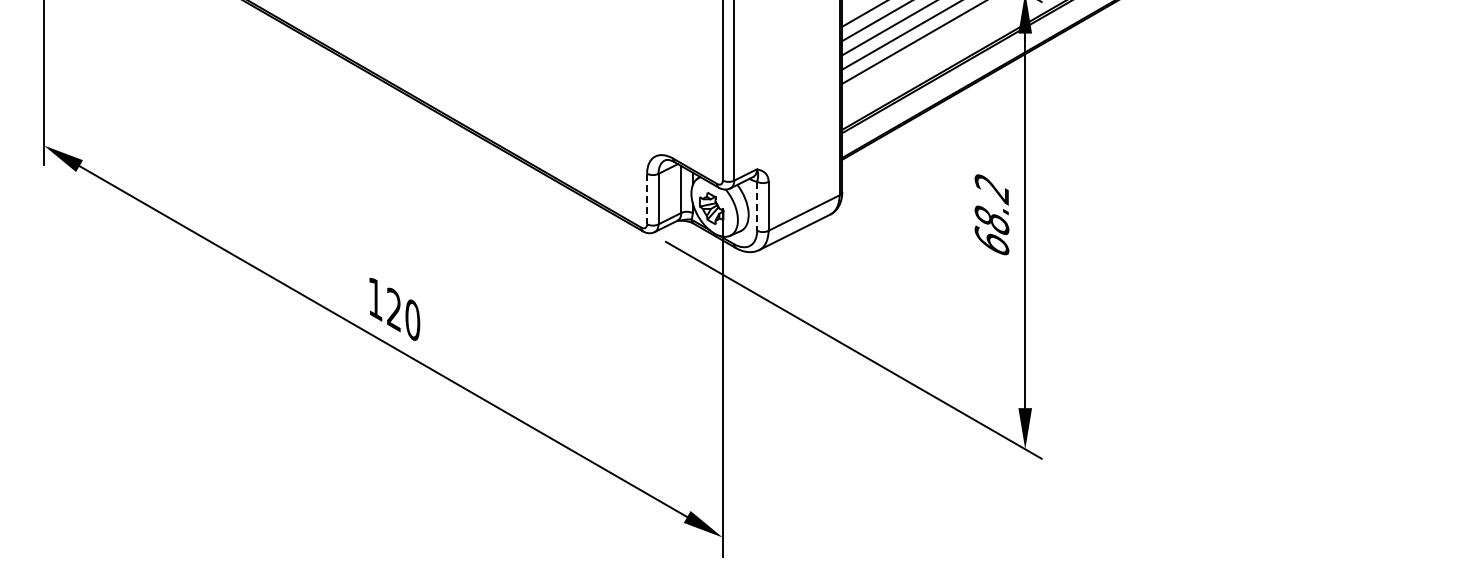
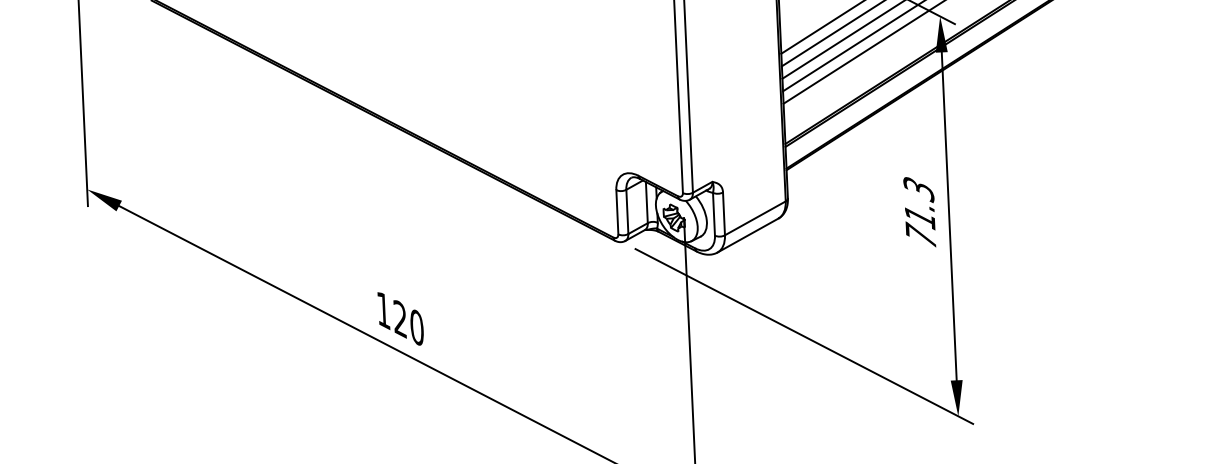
line: (647, 199) -> (617, 212), dashed -> solid
line: (757, 206) -> (714, 214), dashed -> solid
text: (991, 214) -> (919, 212), 68.2 -> 71.3

